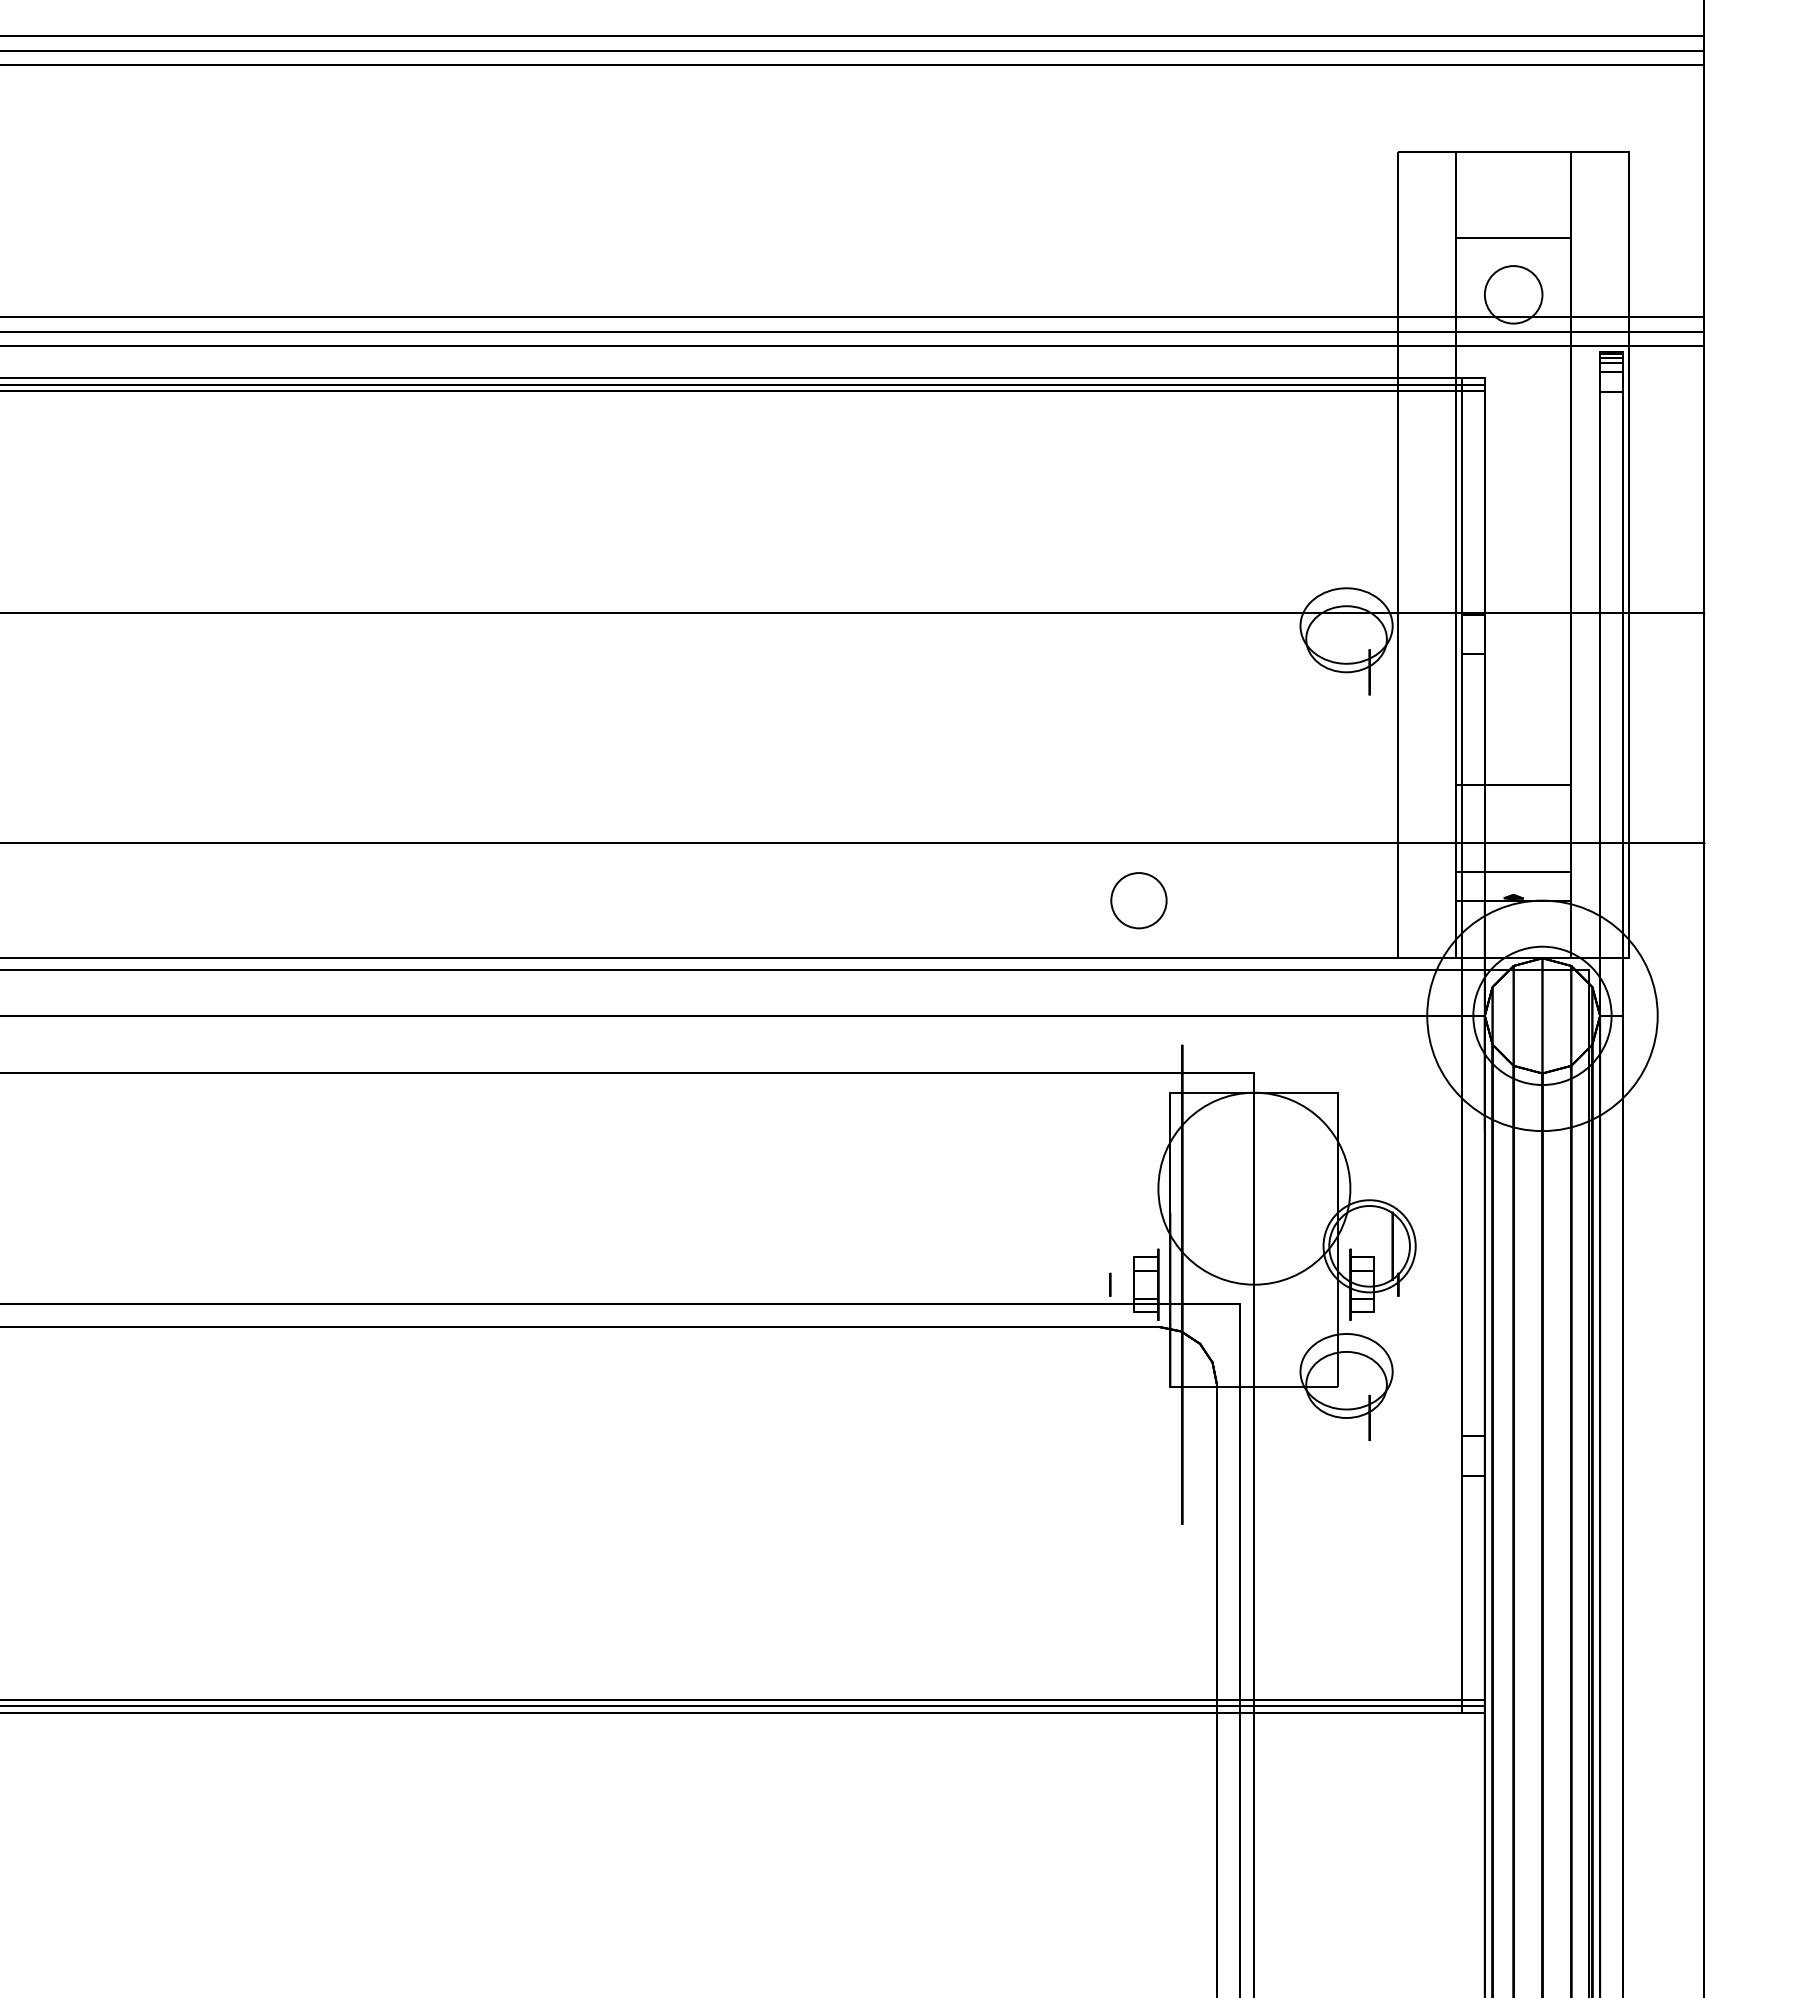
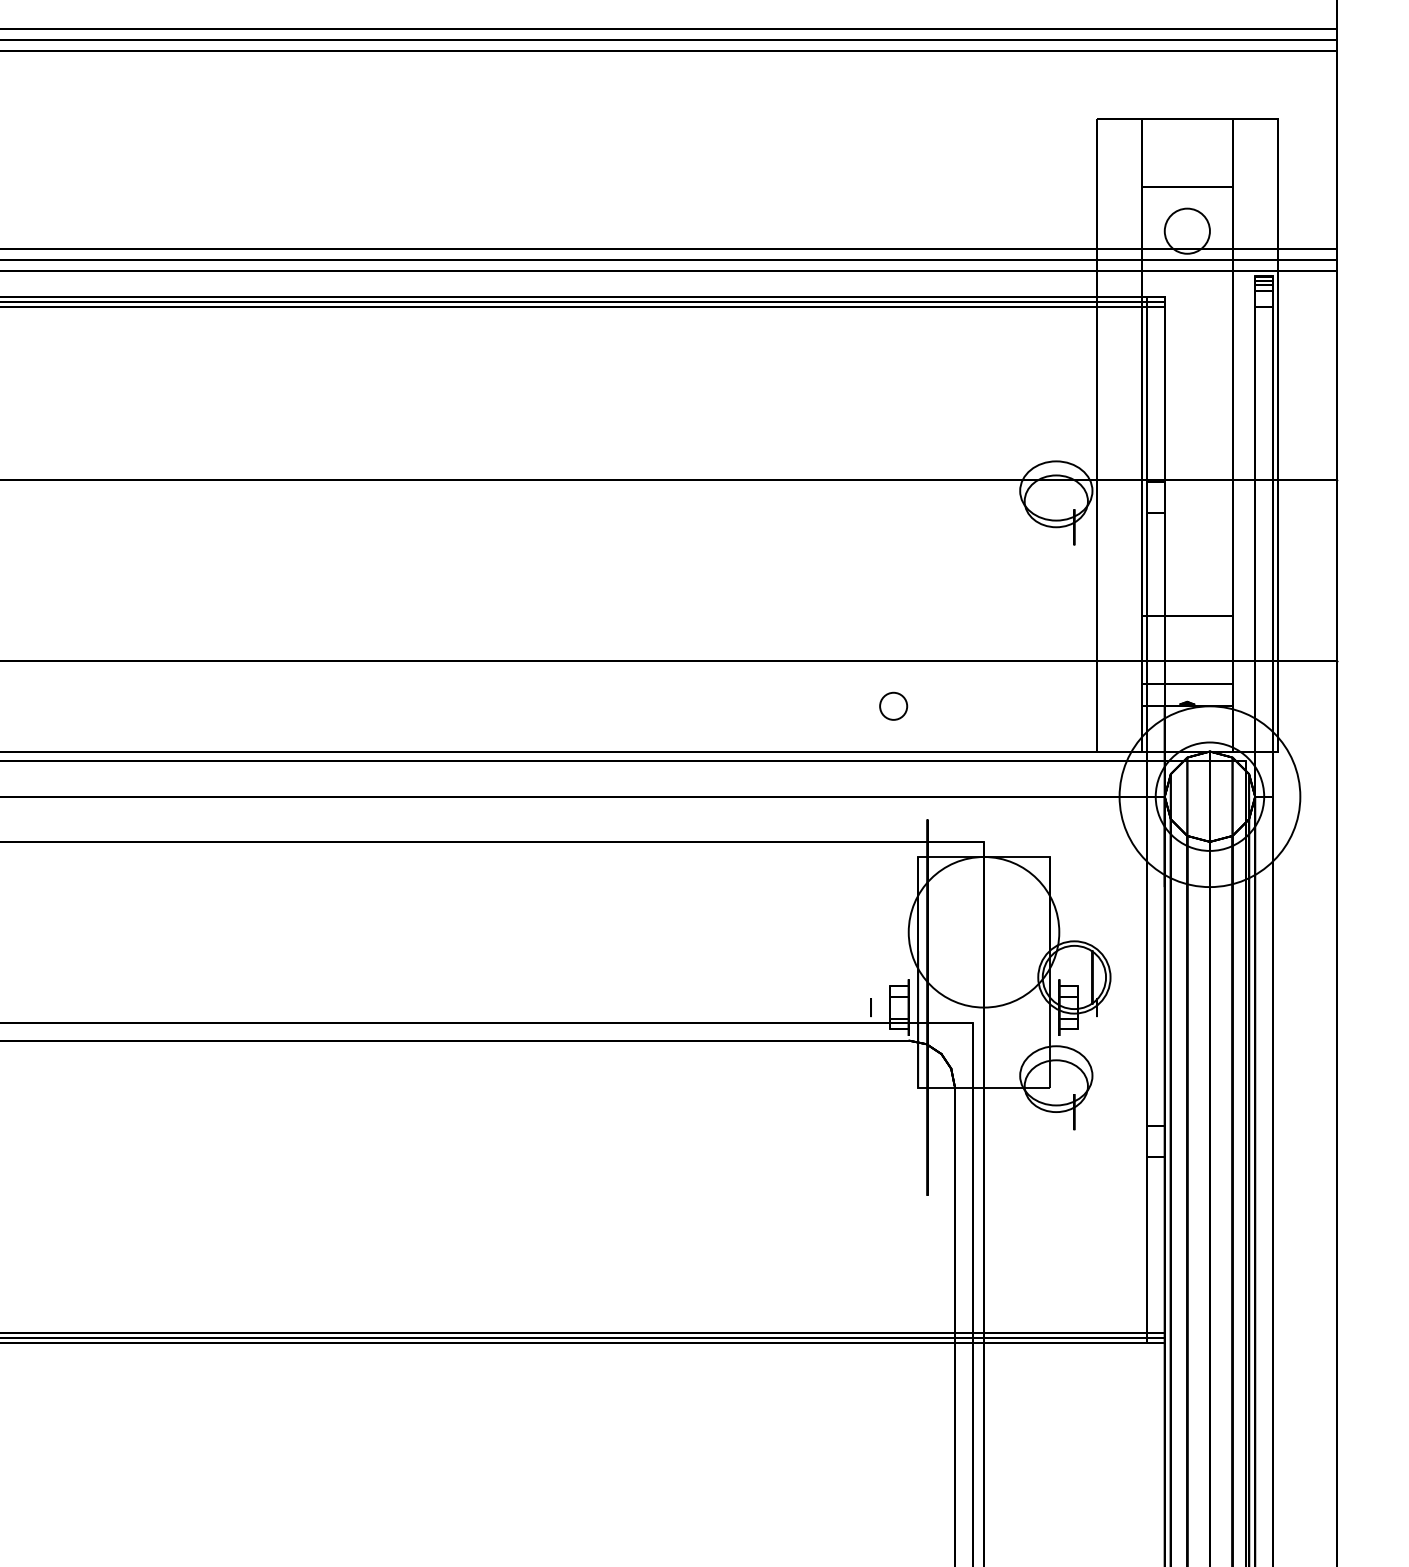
circle: (1139, 900) -> (893, 706), size x0.62

